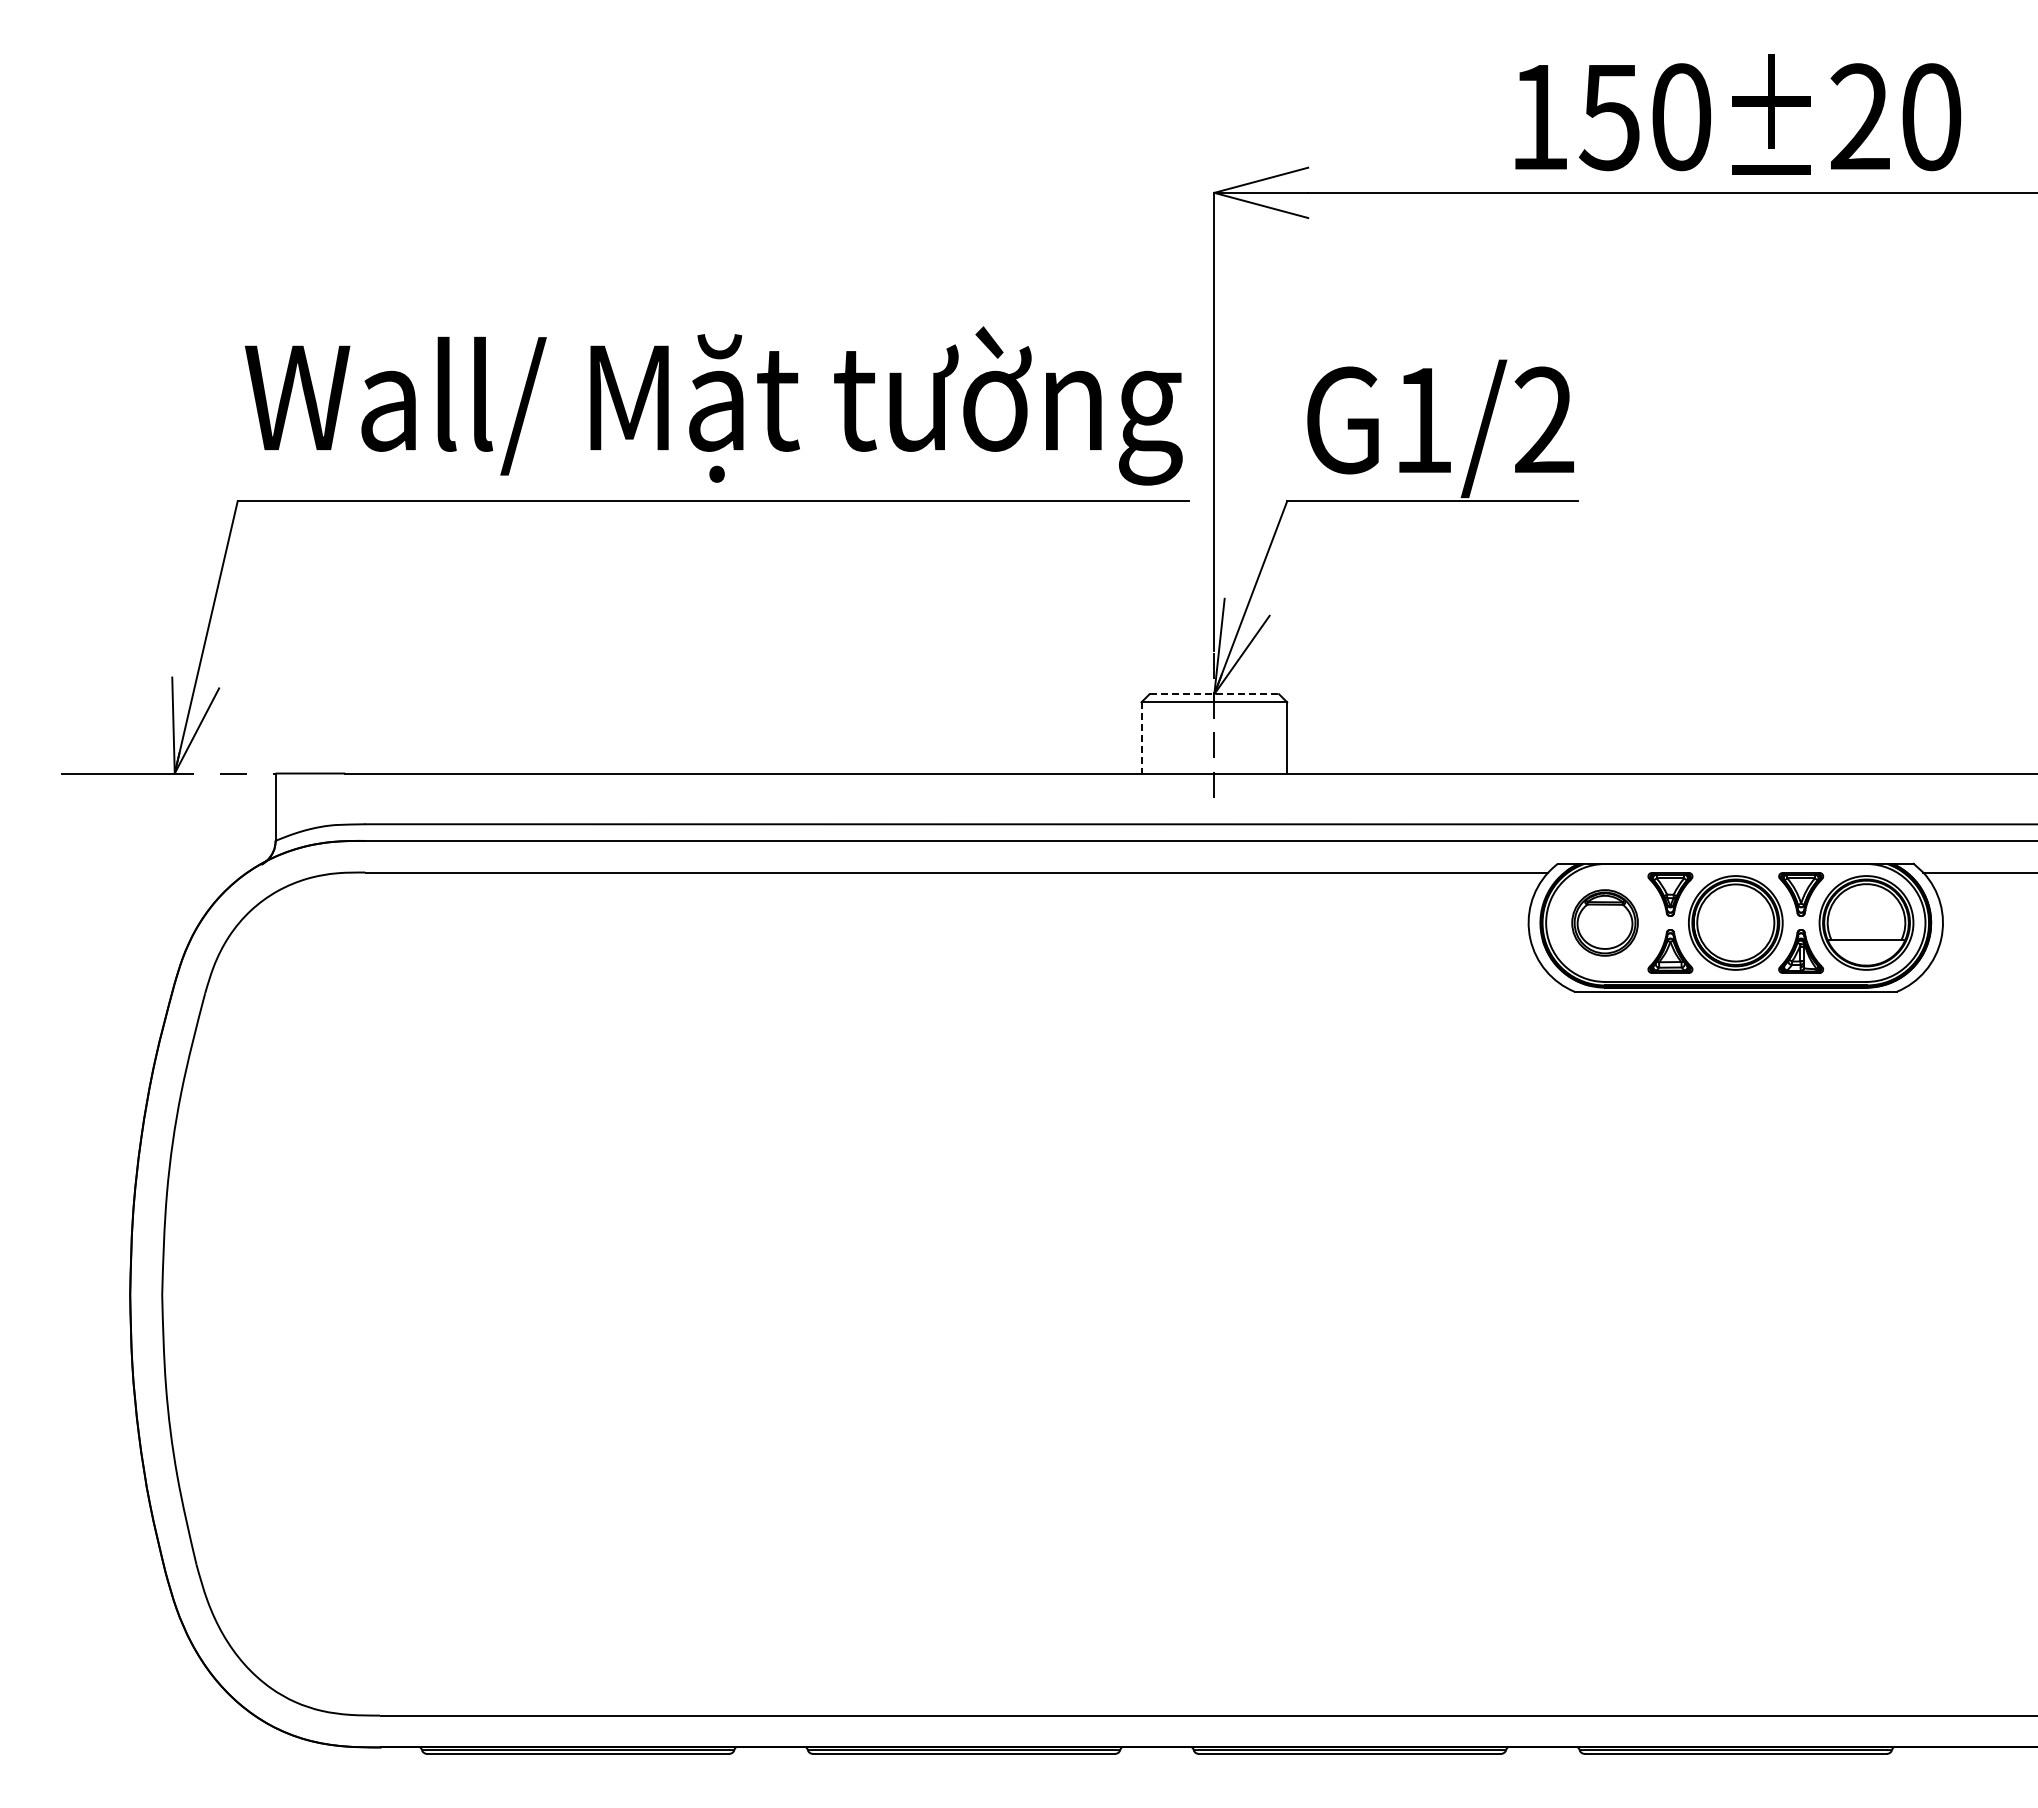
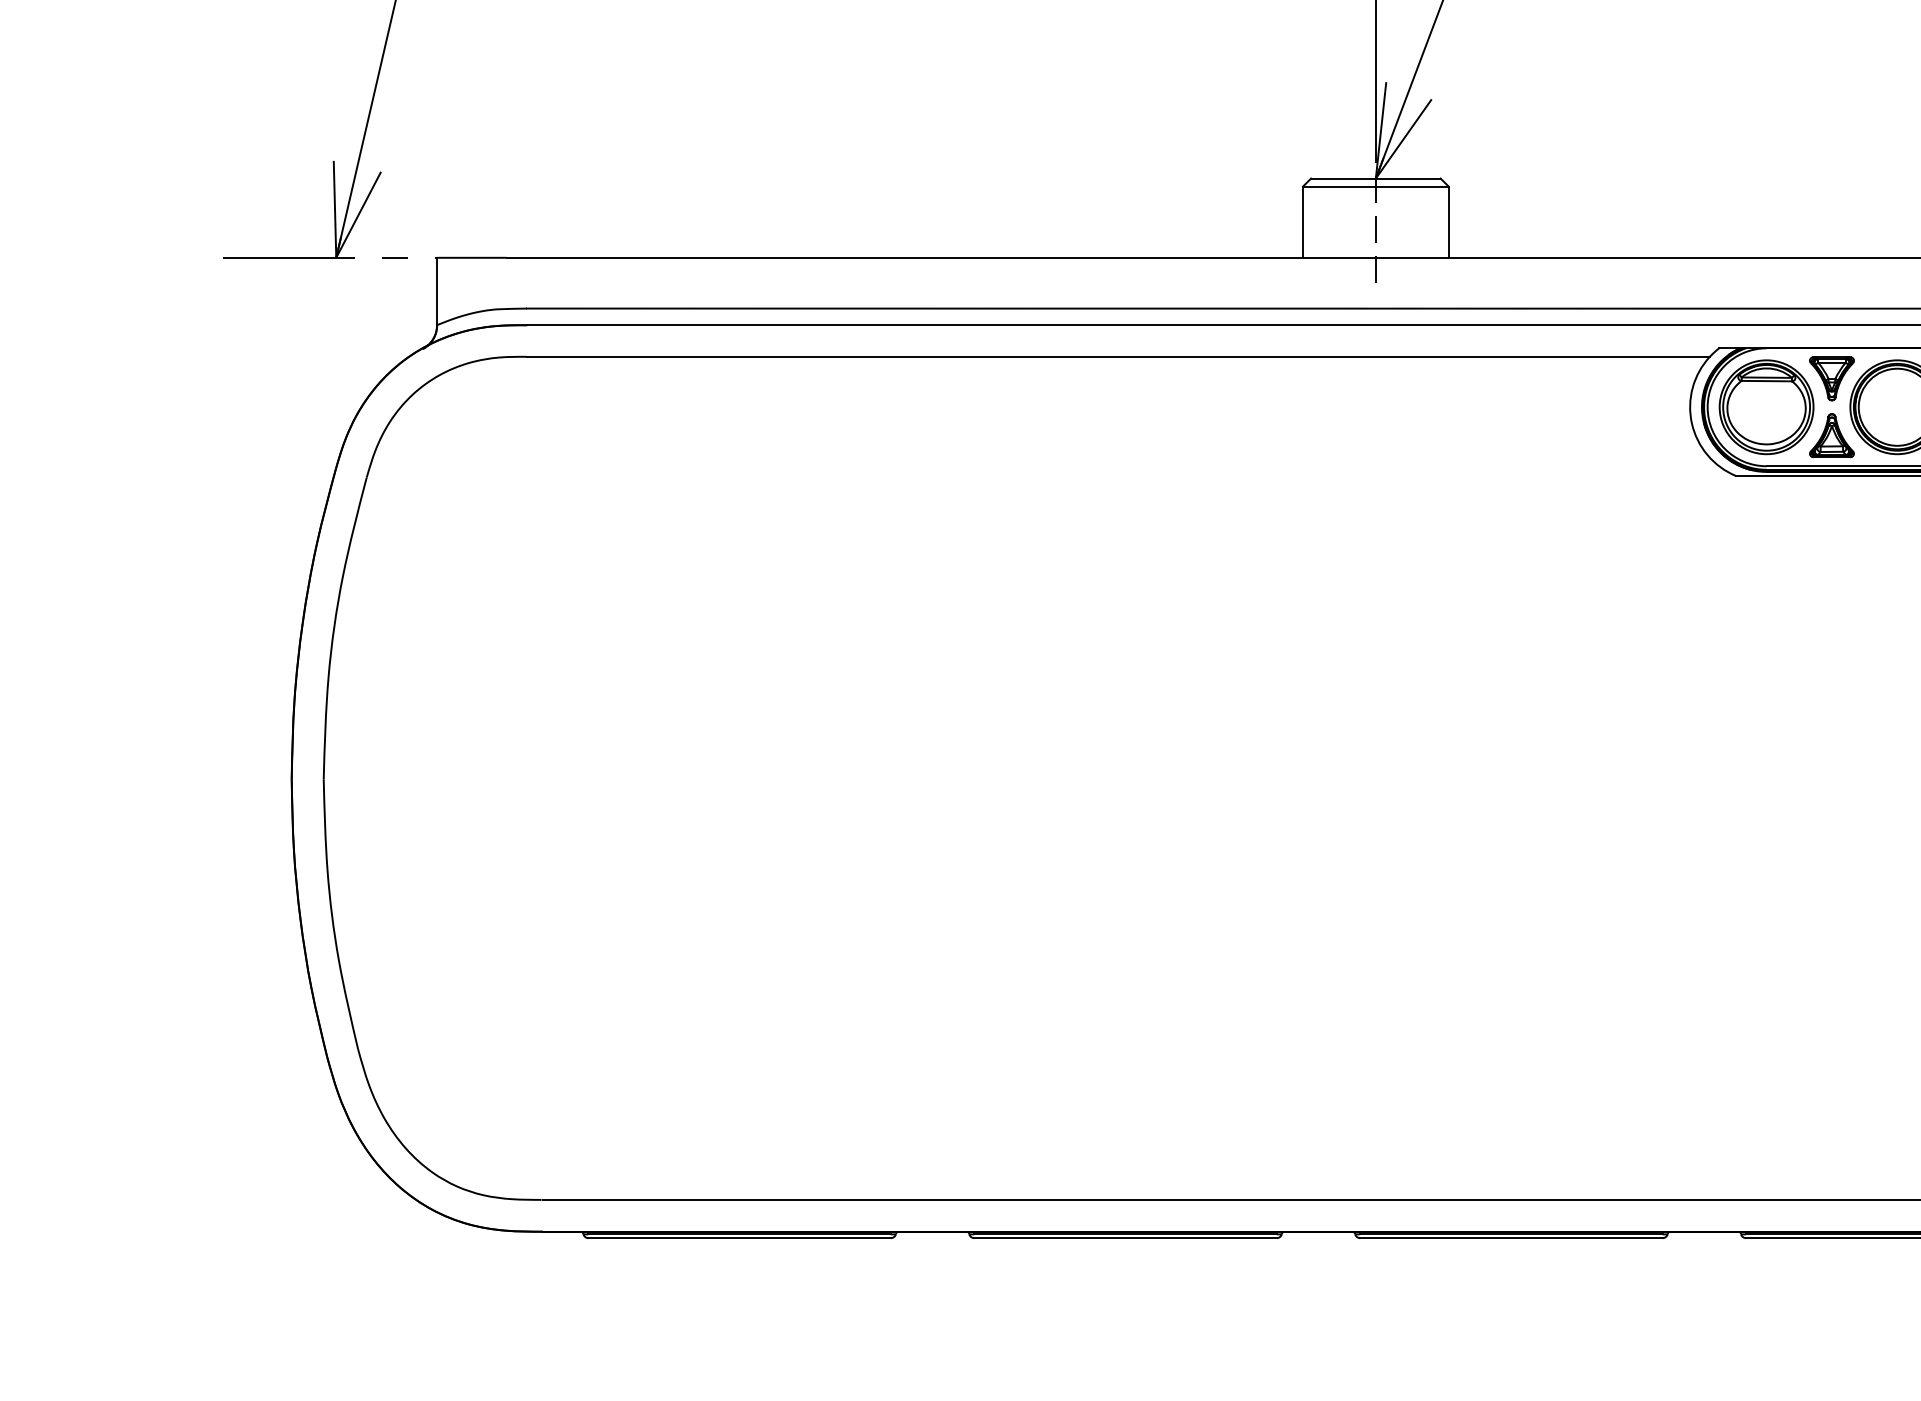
line: (1214, 694) -> (1376, 178), dashed -> solid
line: (1141, 737) -> (1303, 221), dashed -> solid
part: (1604, 922) -> (1766, 406), size x1.43

